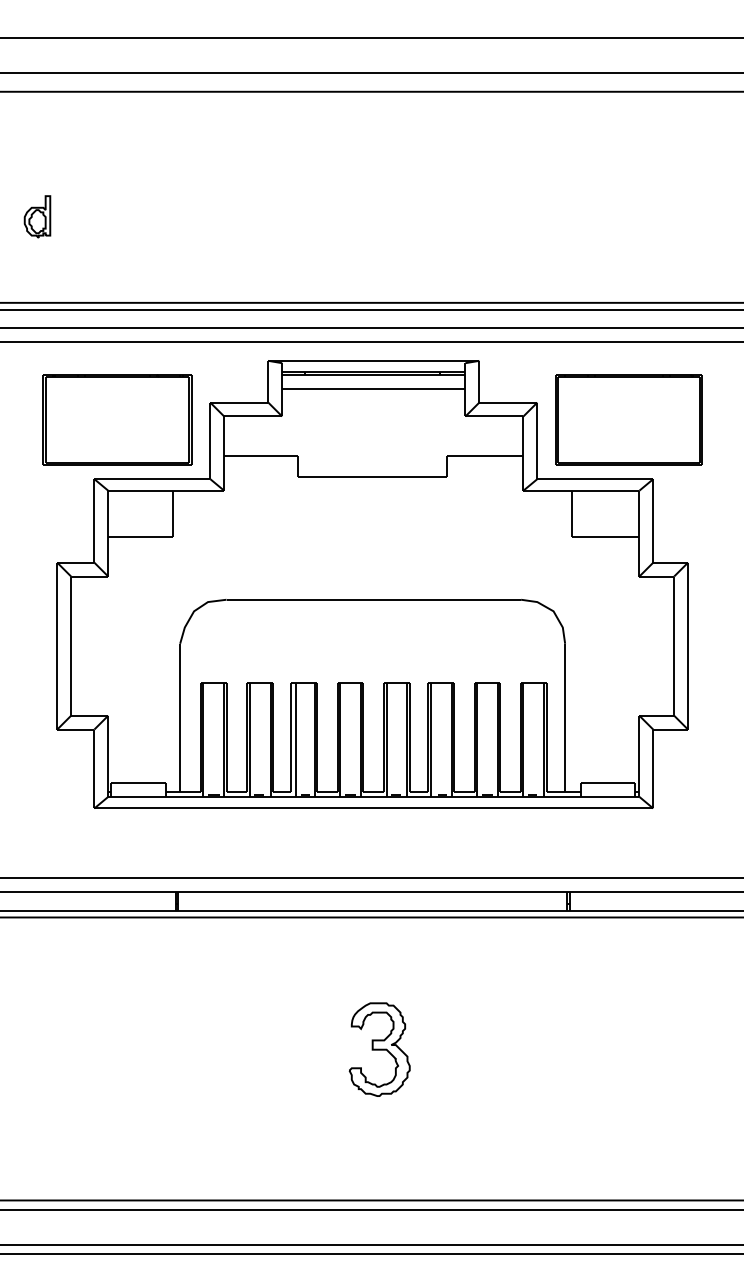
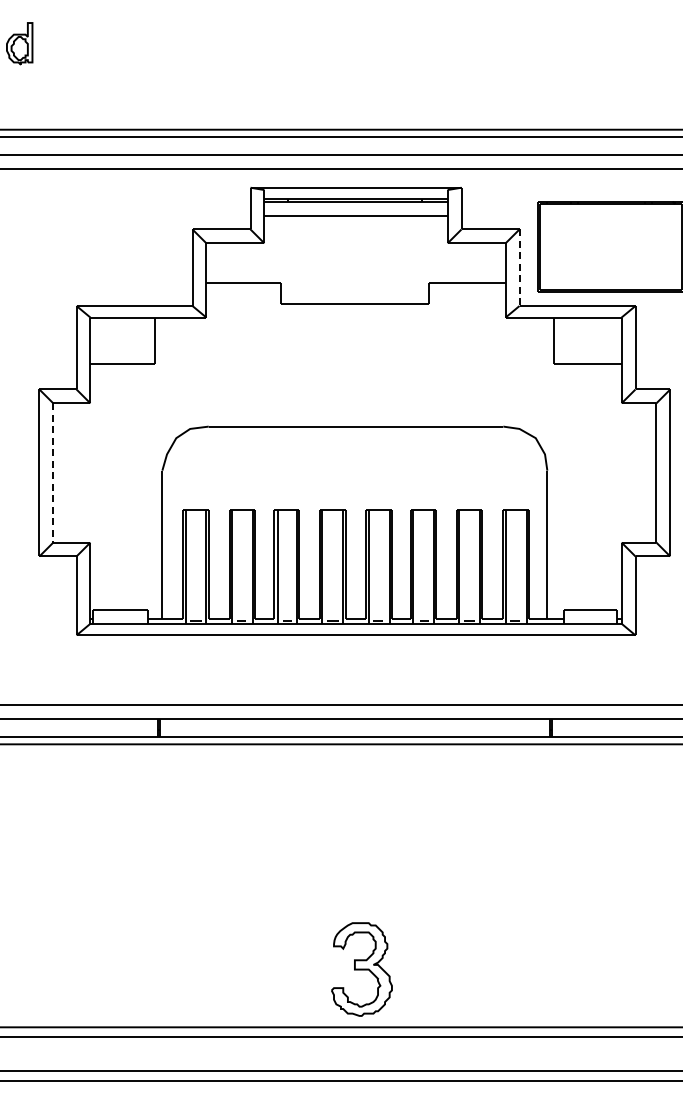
part: (117, 419) -> (99, 246), removed
line: (537, 441) -> (519, 268), solid -> dashed
line: (71, 646) -> (53, 473), solid -> dashed
part: (379, 1049) -> (361, 969), moved

